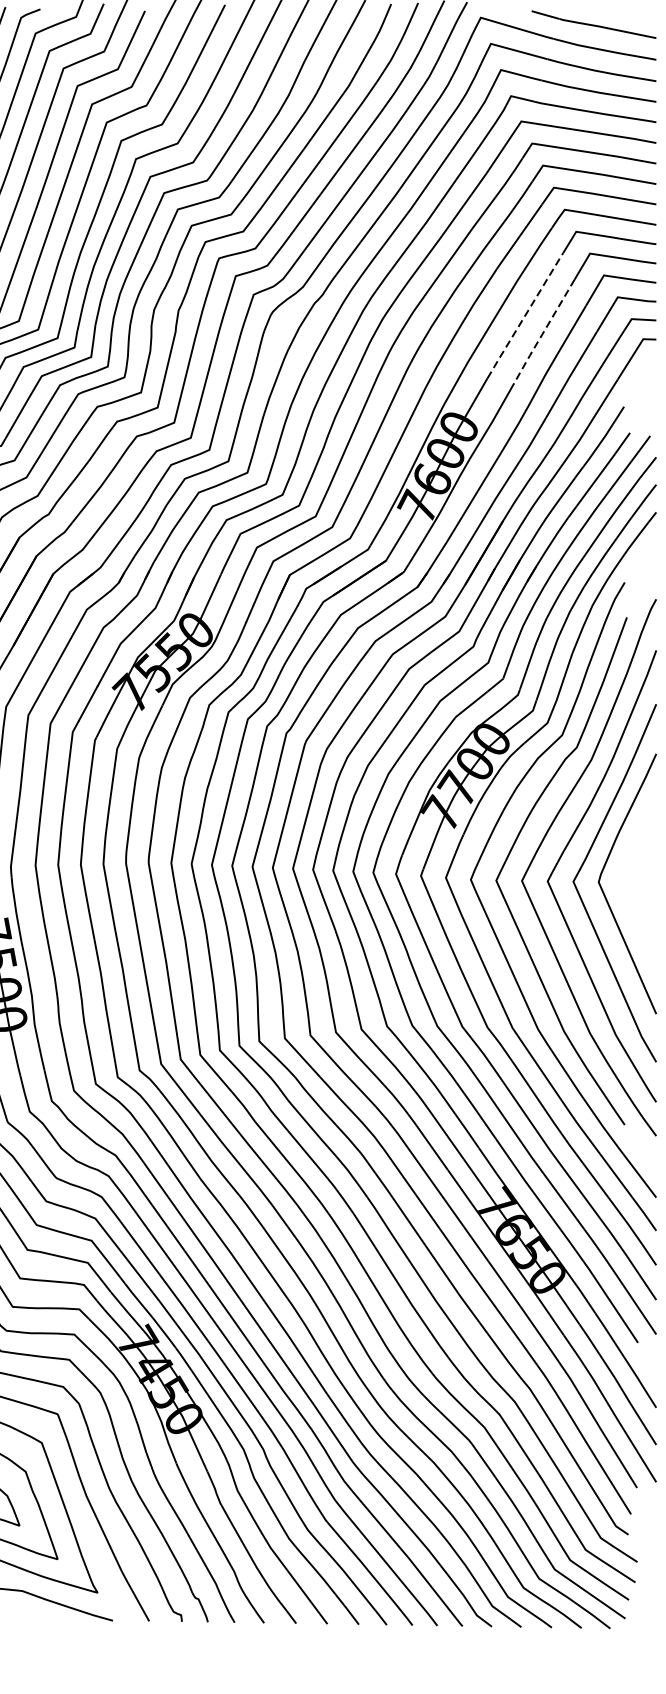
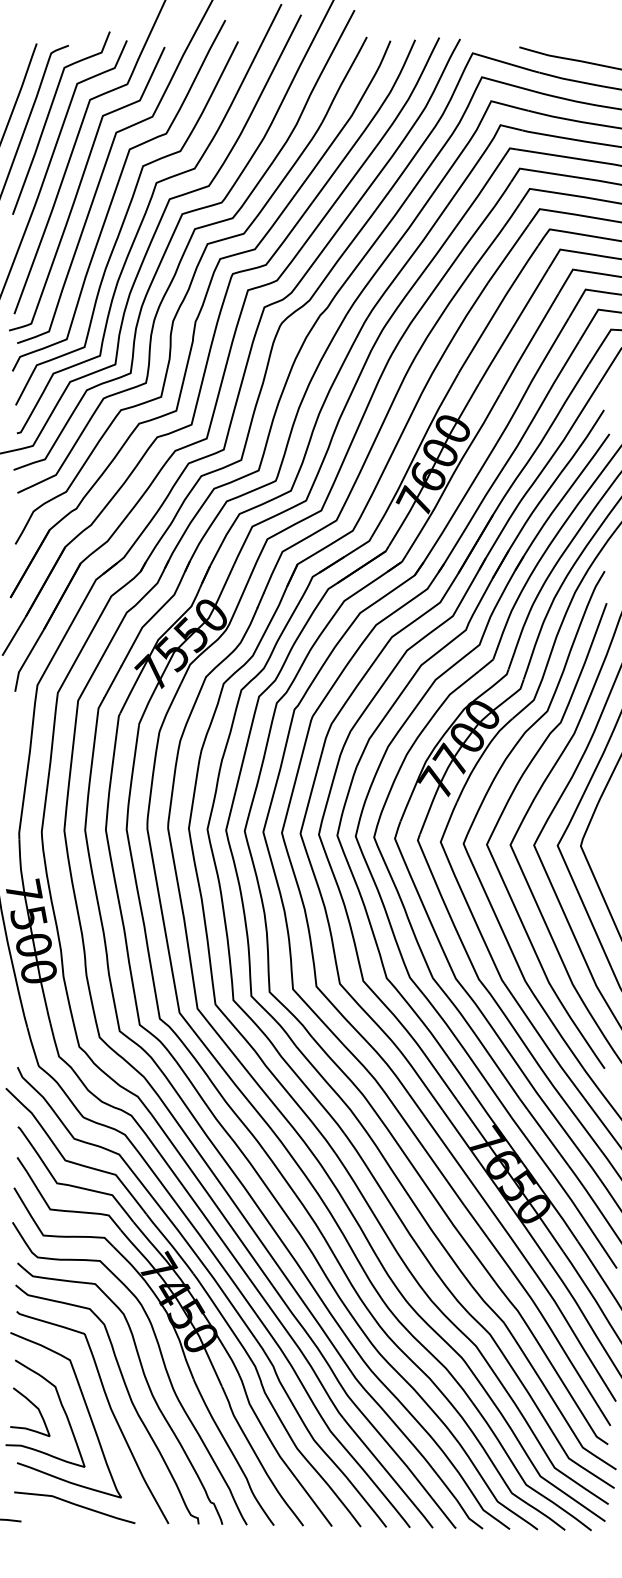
line: (525, 315) -> (513, 326), dashed -> solid
line: (541, 335) -> (528, 344), dashed -> solid

